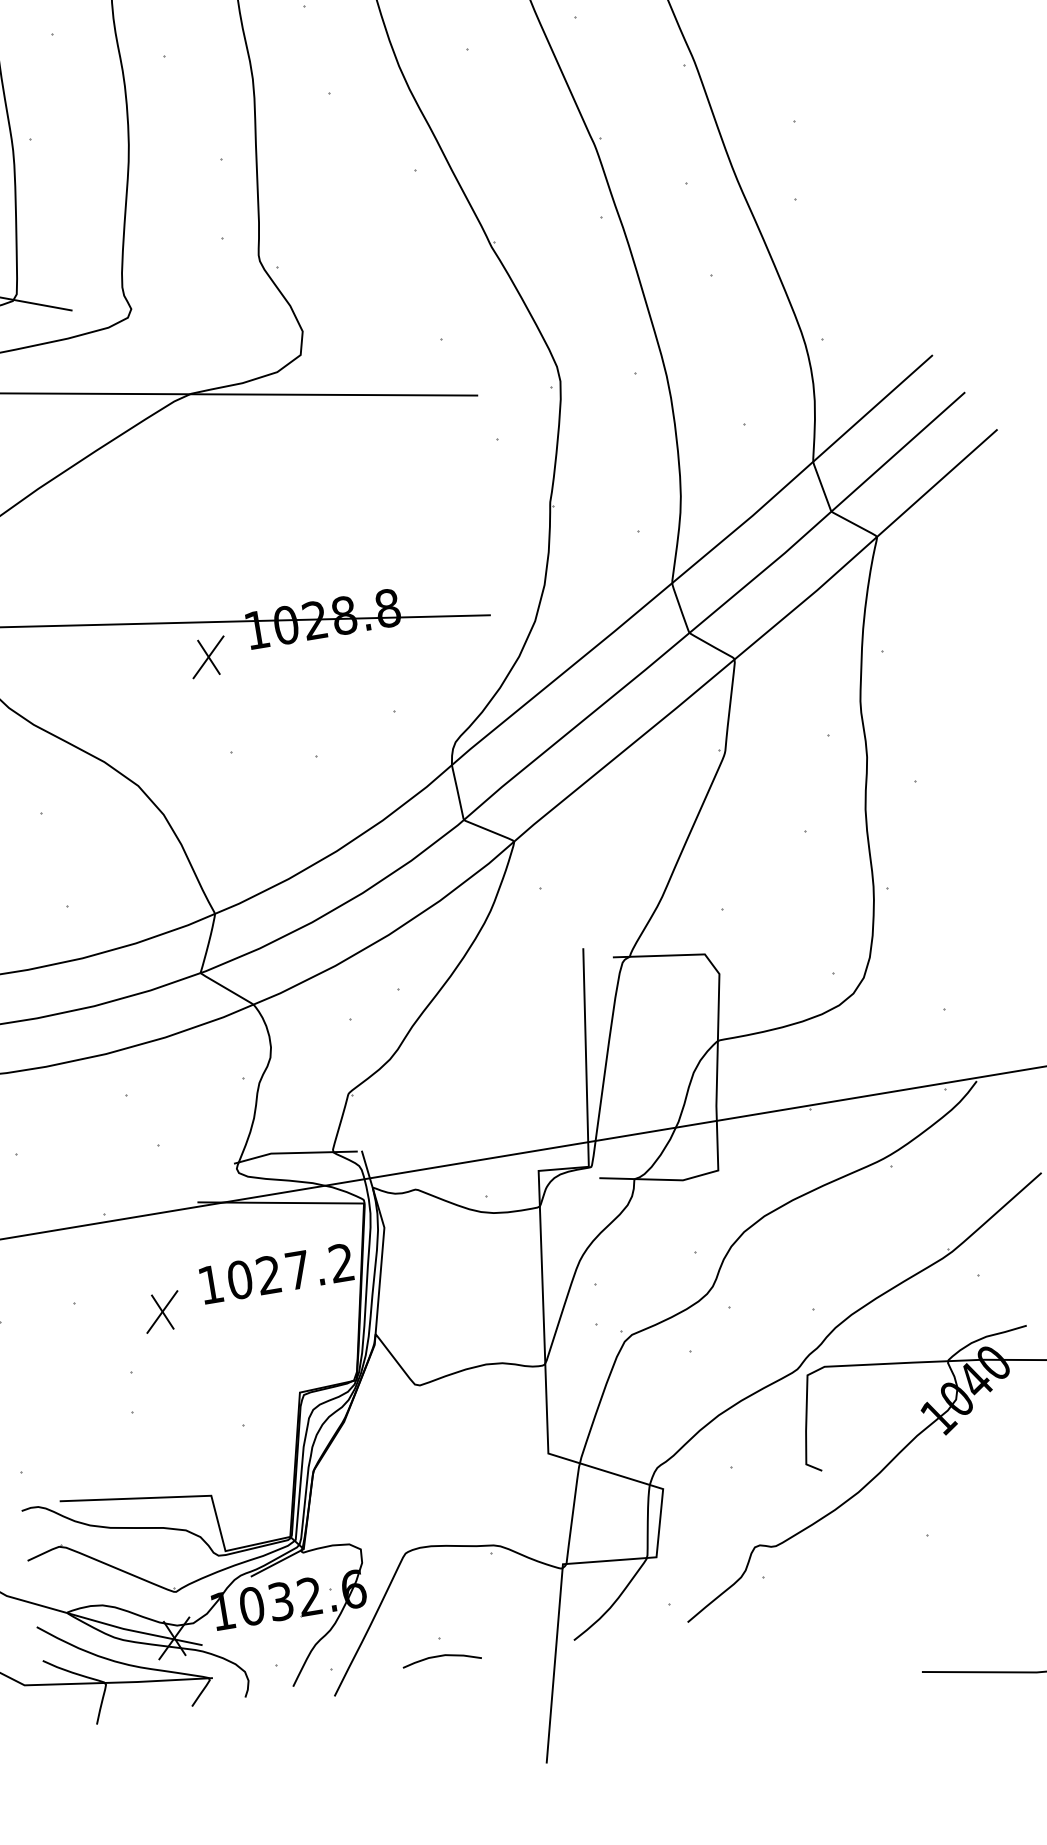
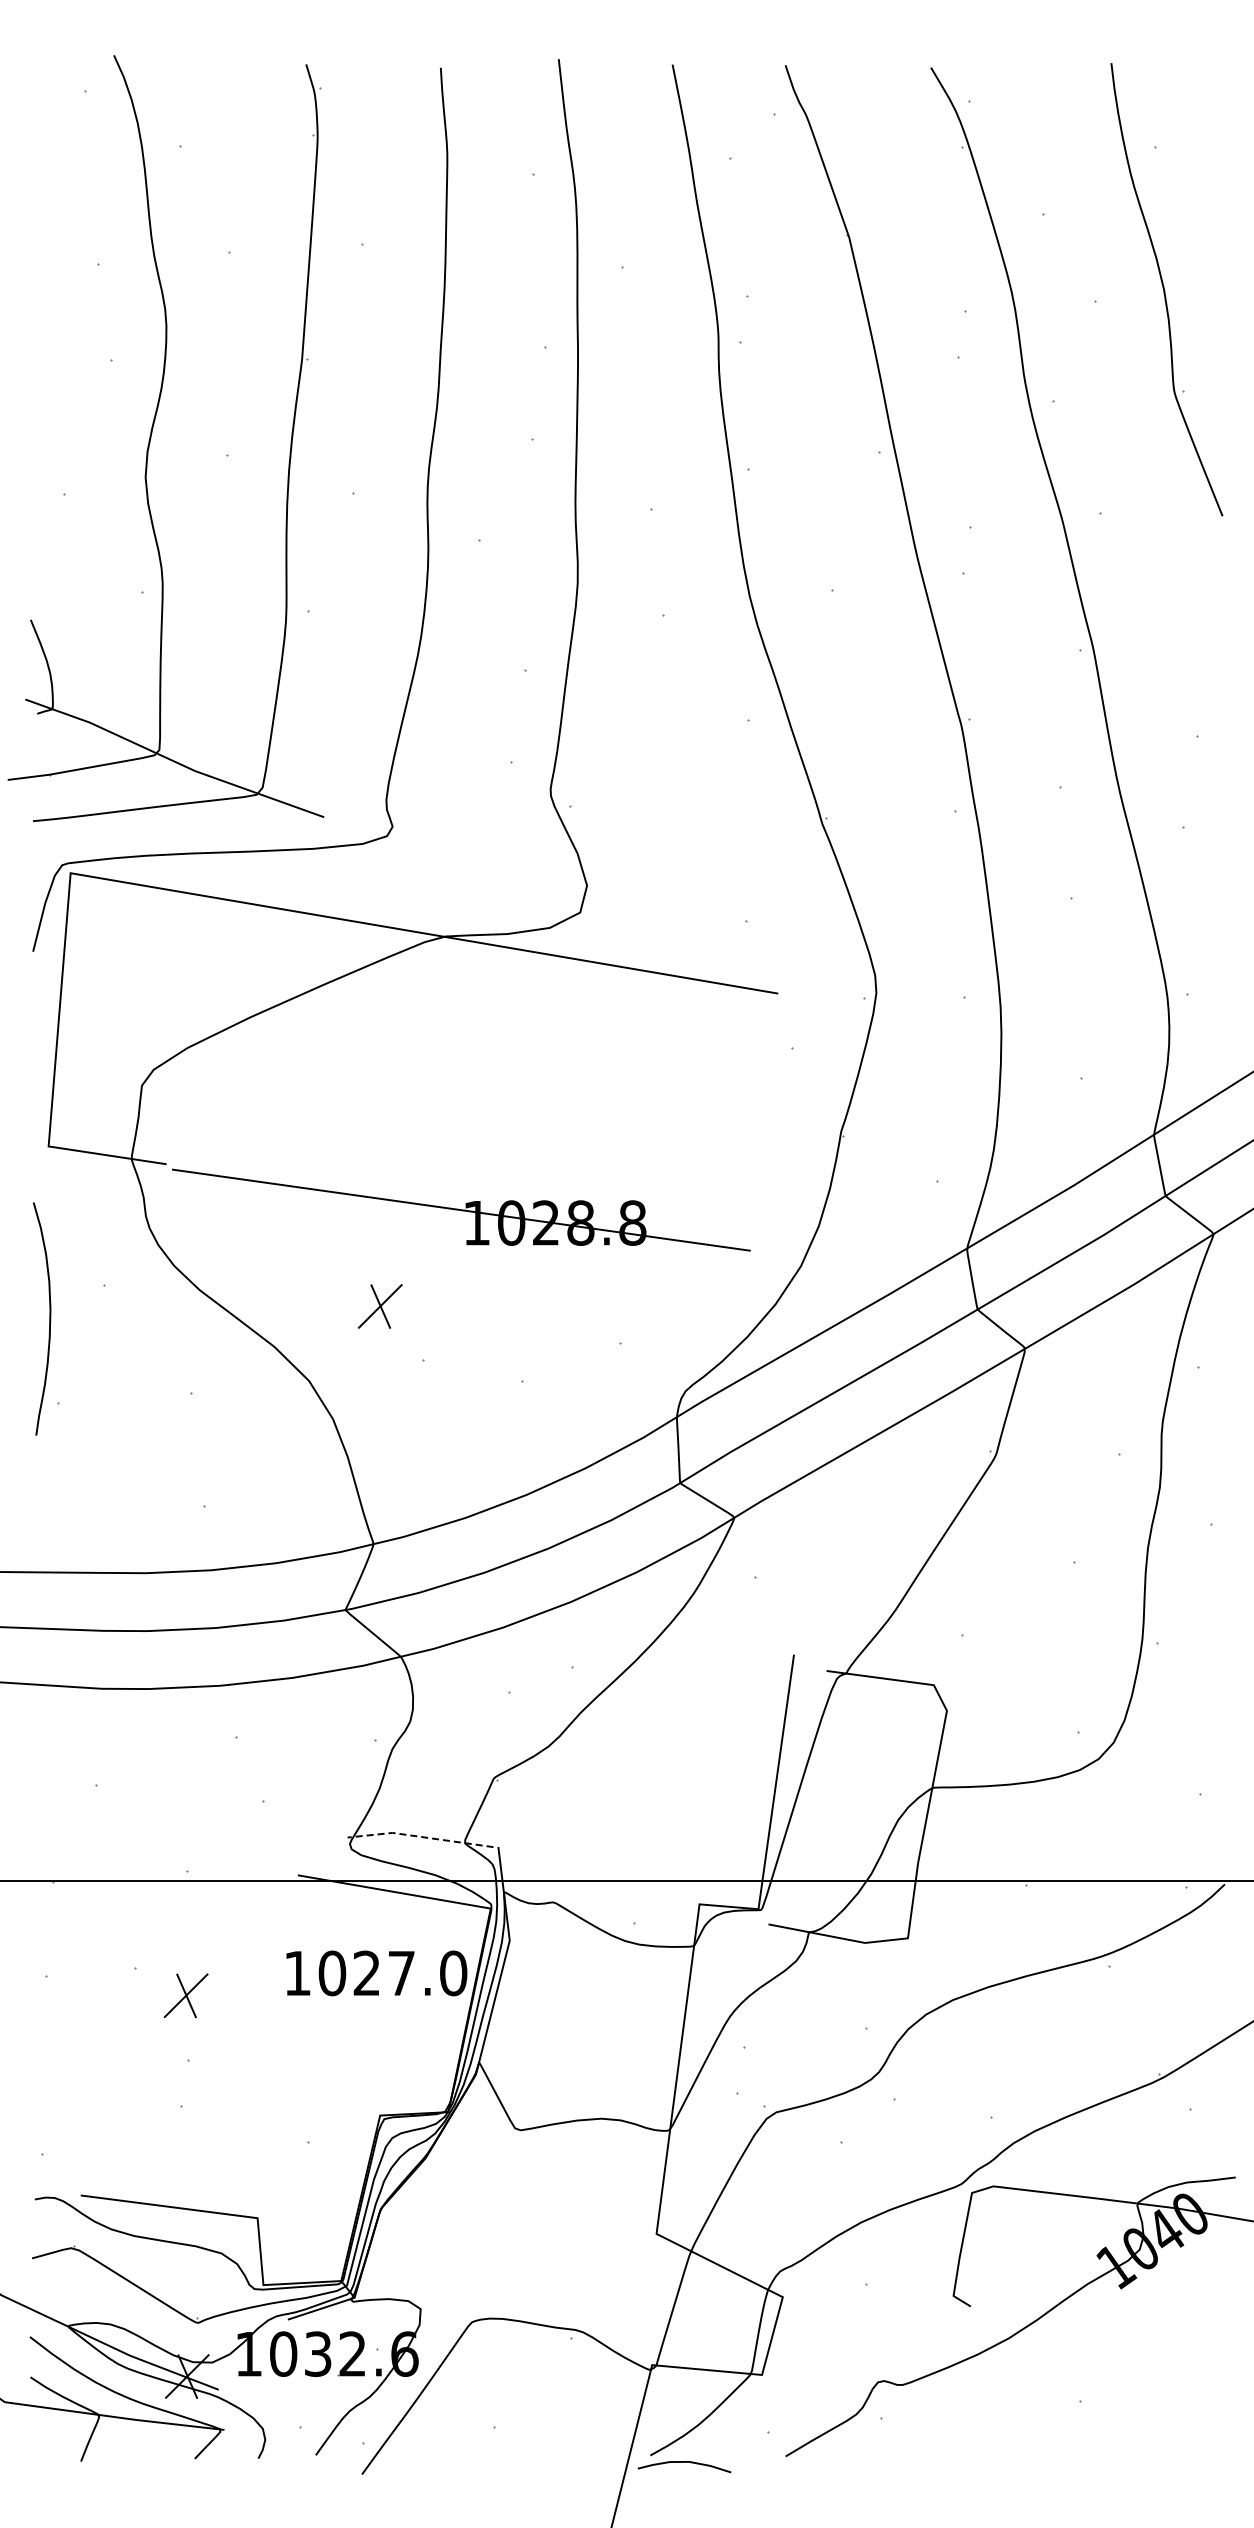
part: (208, 657) -> (380, 1306), moved
line: (294, 1152) -> (419, 1836), solid -> dashed
text: (341, 1263) -> (453, 1973), 1027.2 -> 1027.0
part: (161, 1311) -> (185, 1995), moved
curve: (441, 1656) -> (684, 2462), moved

